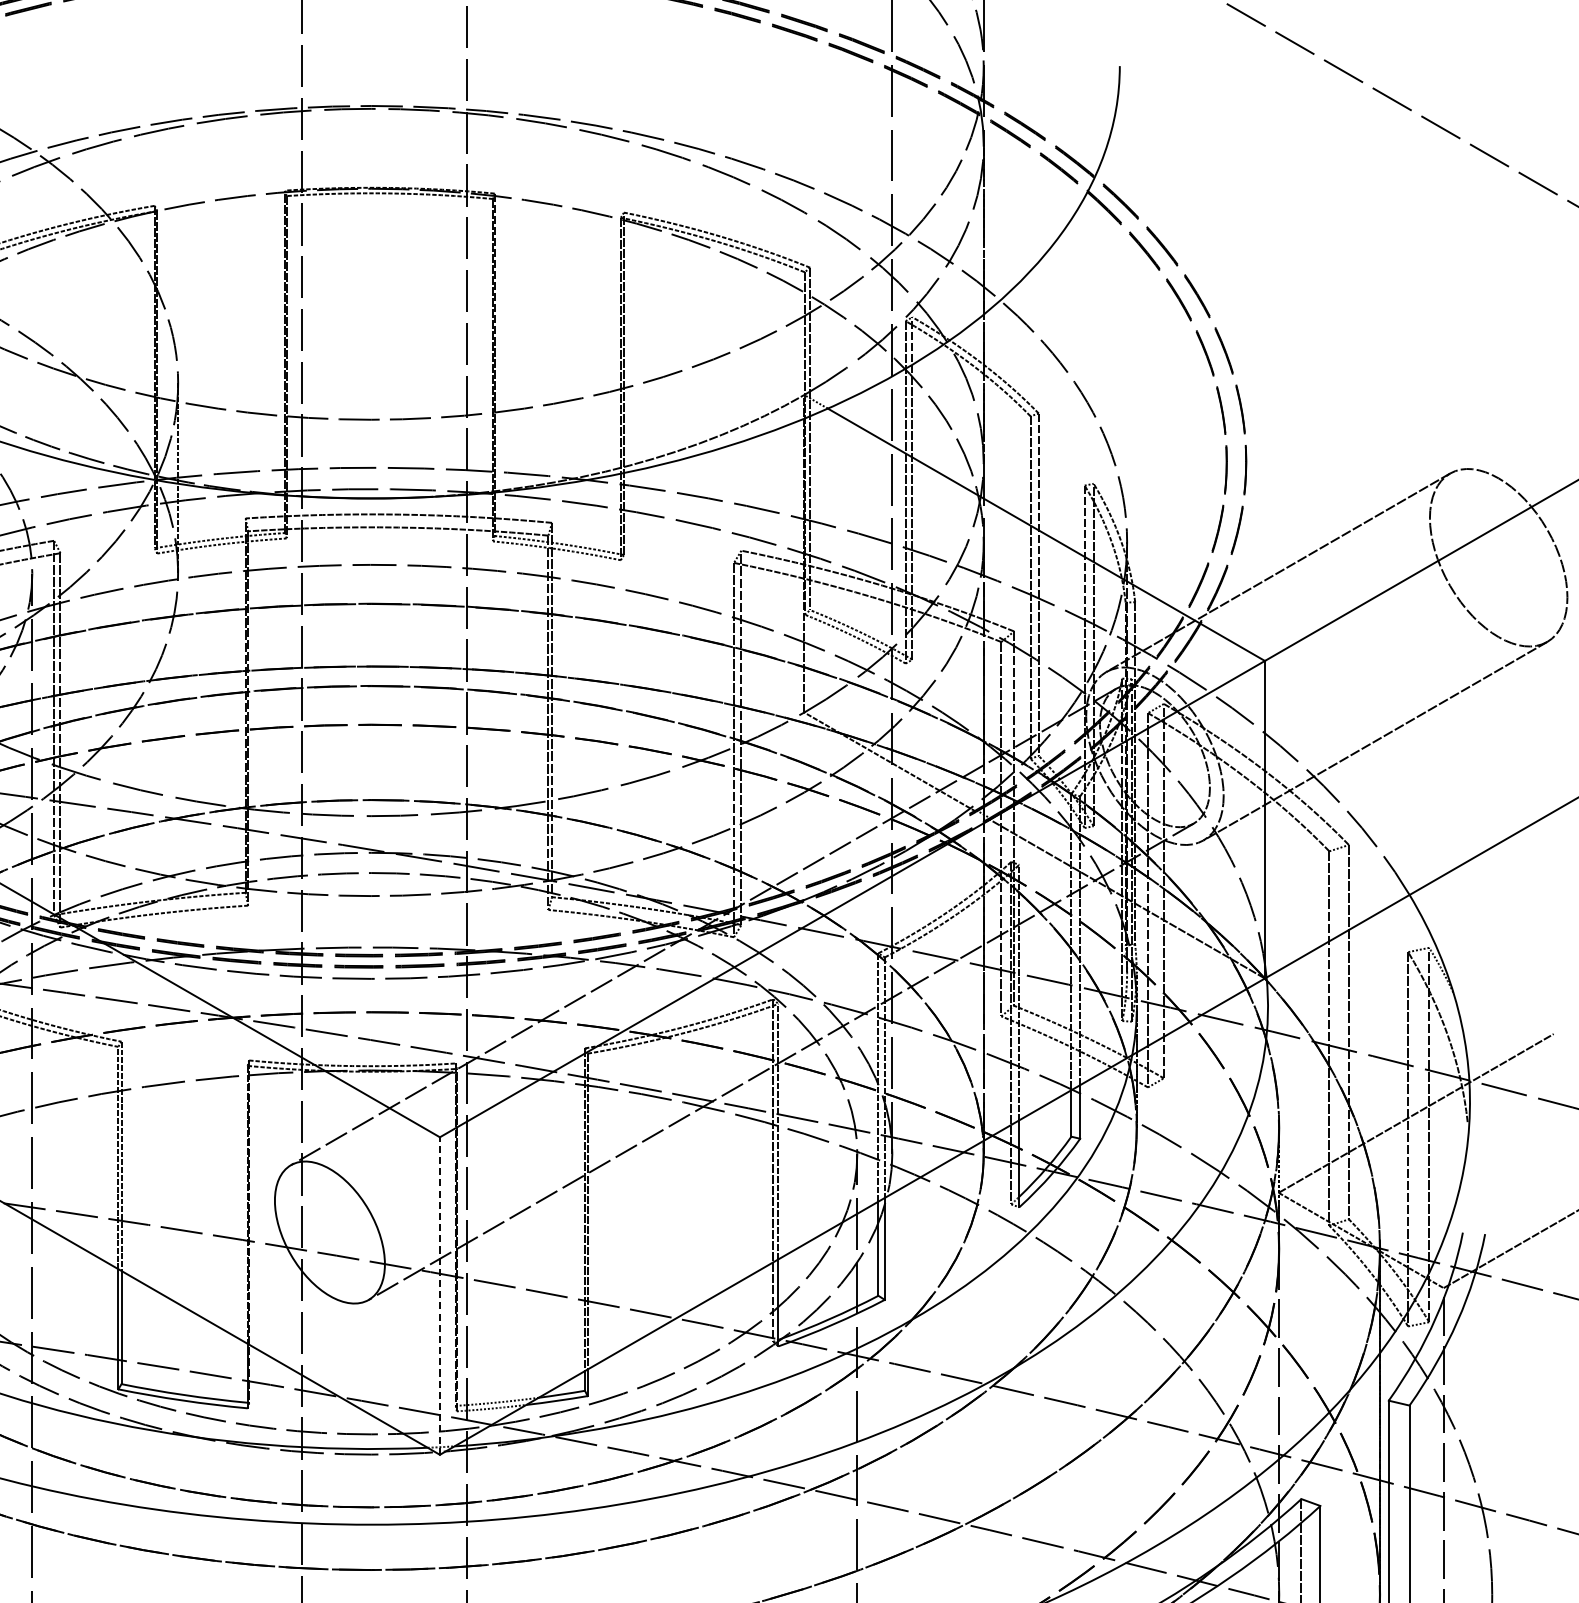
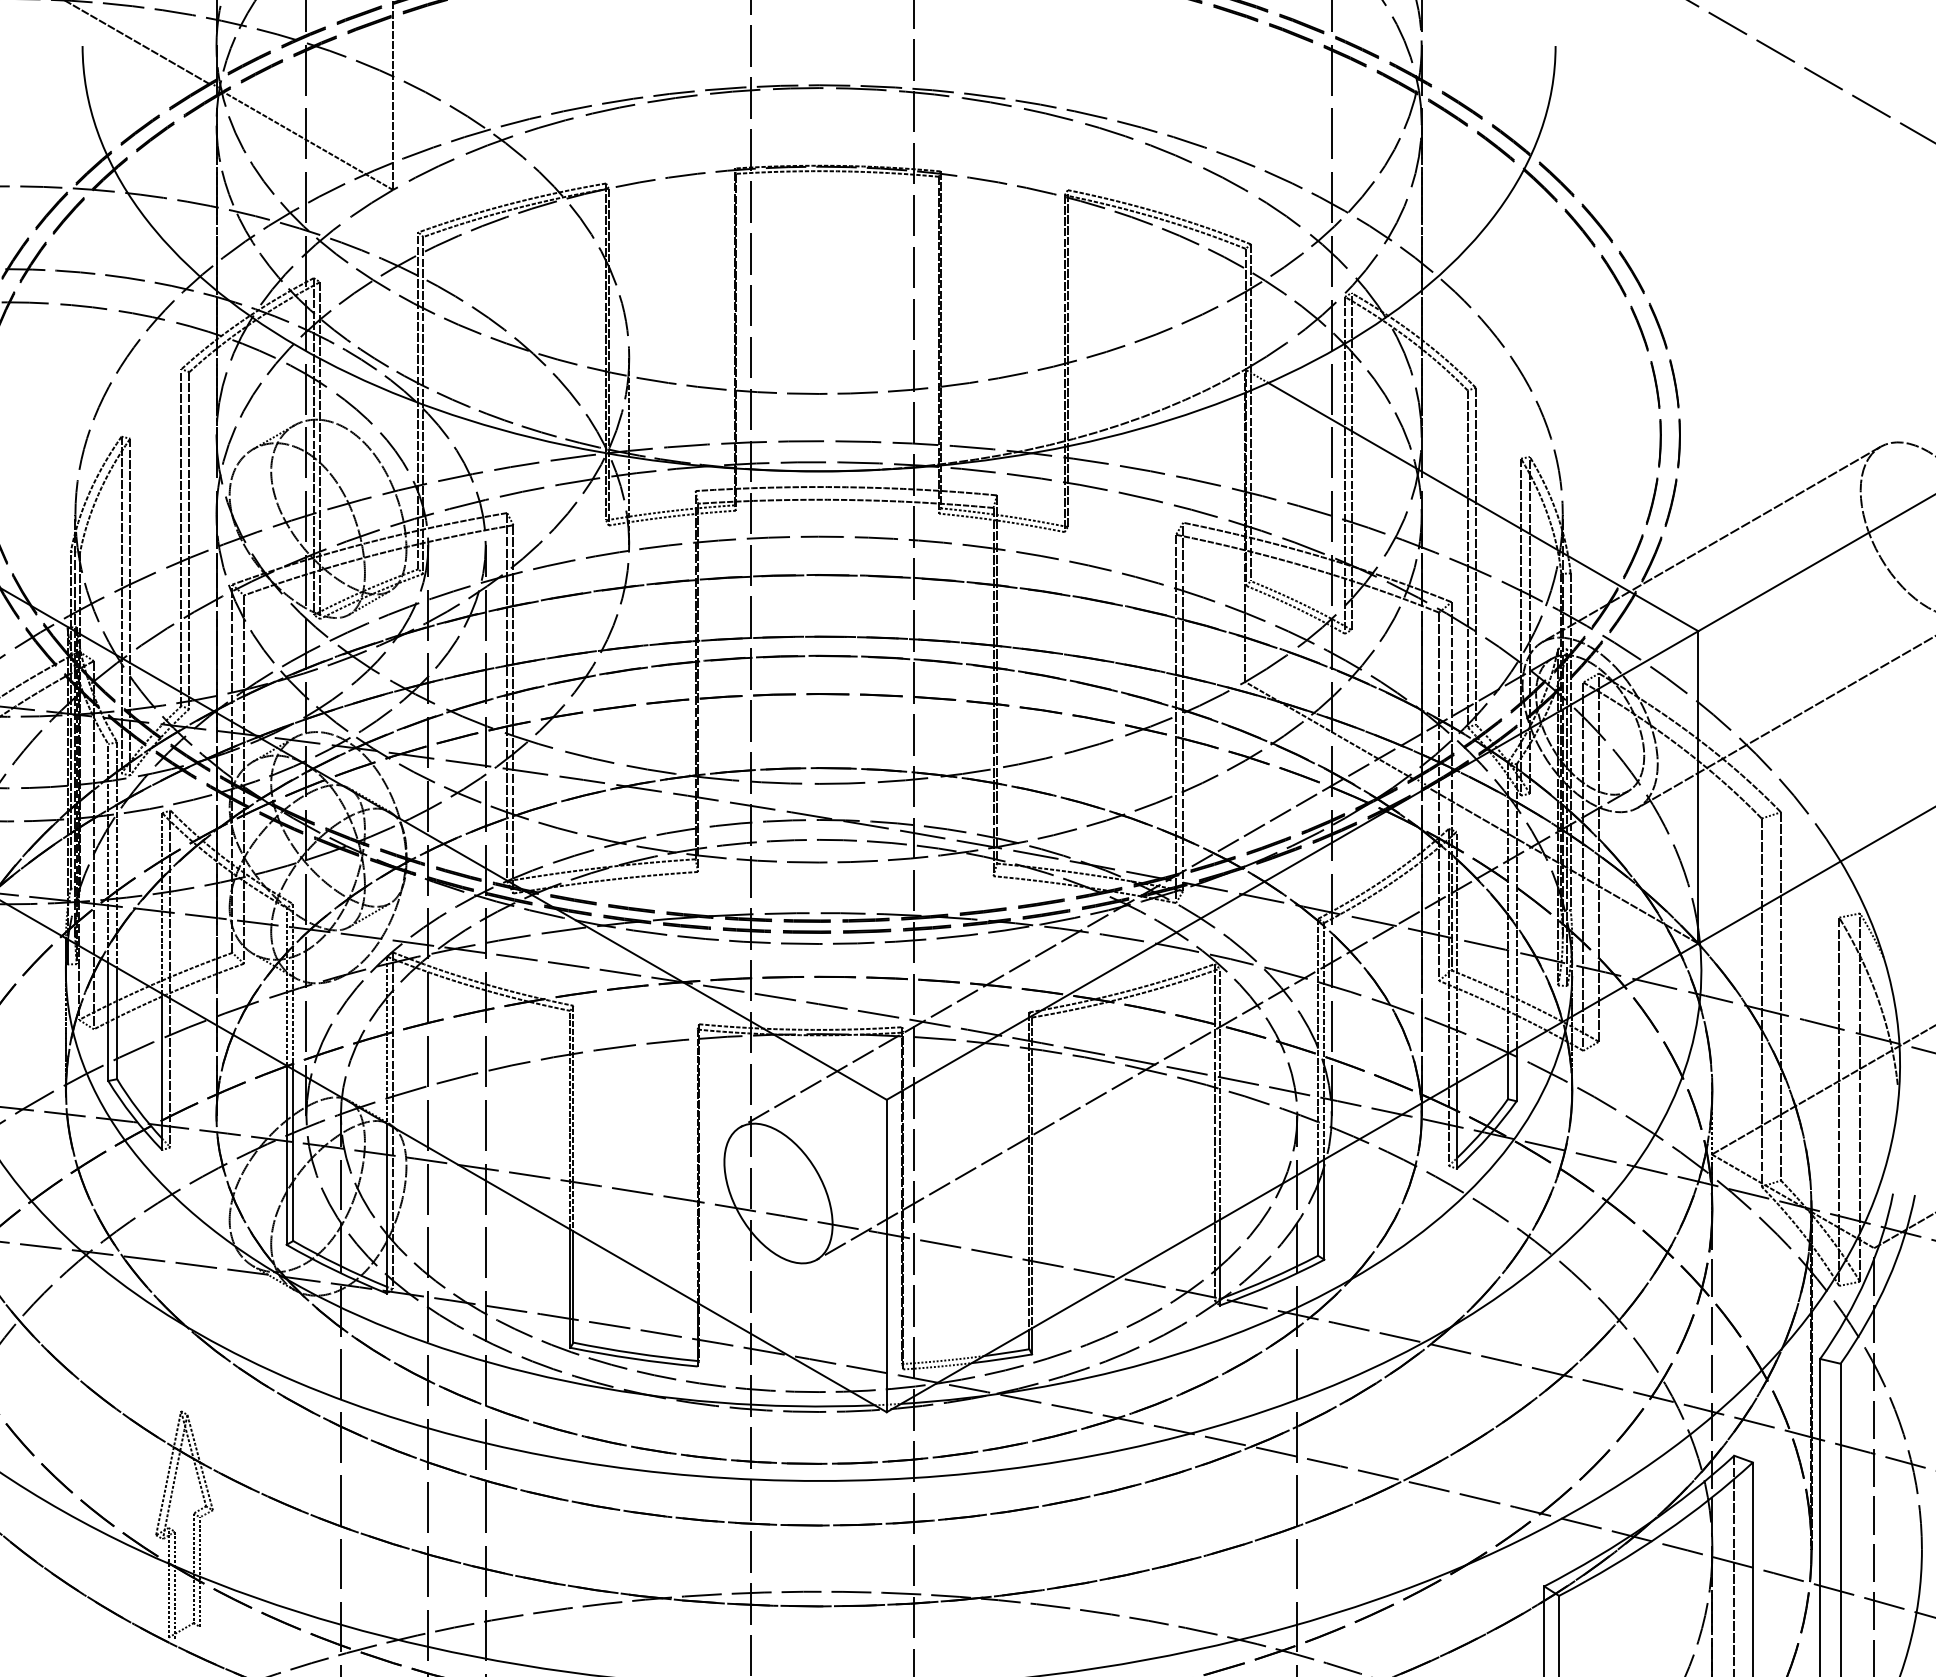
line: (439, 1295) -> (886, 1255), dashed -> solid

